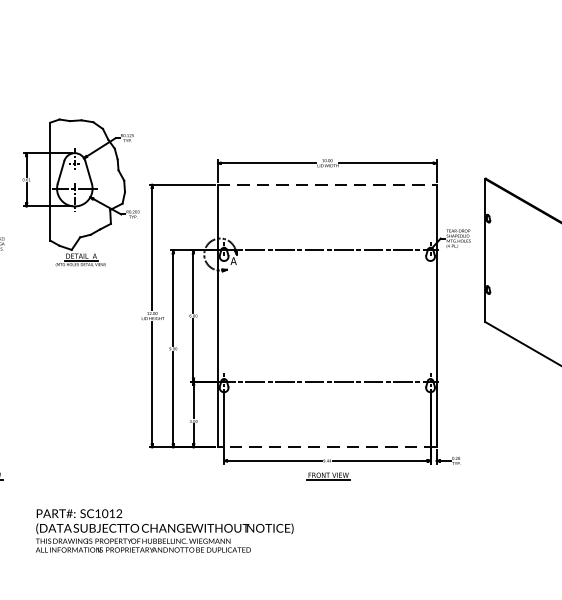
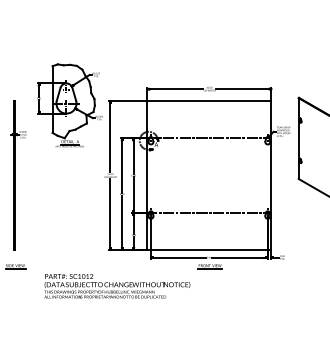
line: (327, 185) -> (209, 101), dashed -> solid
line: (327, 446) -> (209, 249), dashed -> solid
text: (164, 531) -> (117, 286), moved

